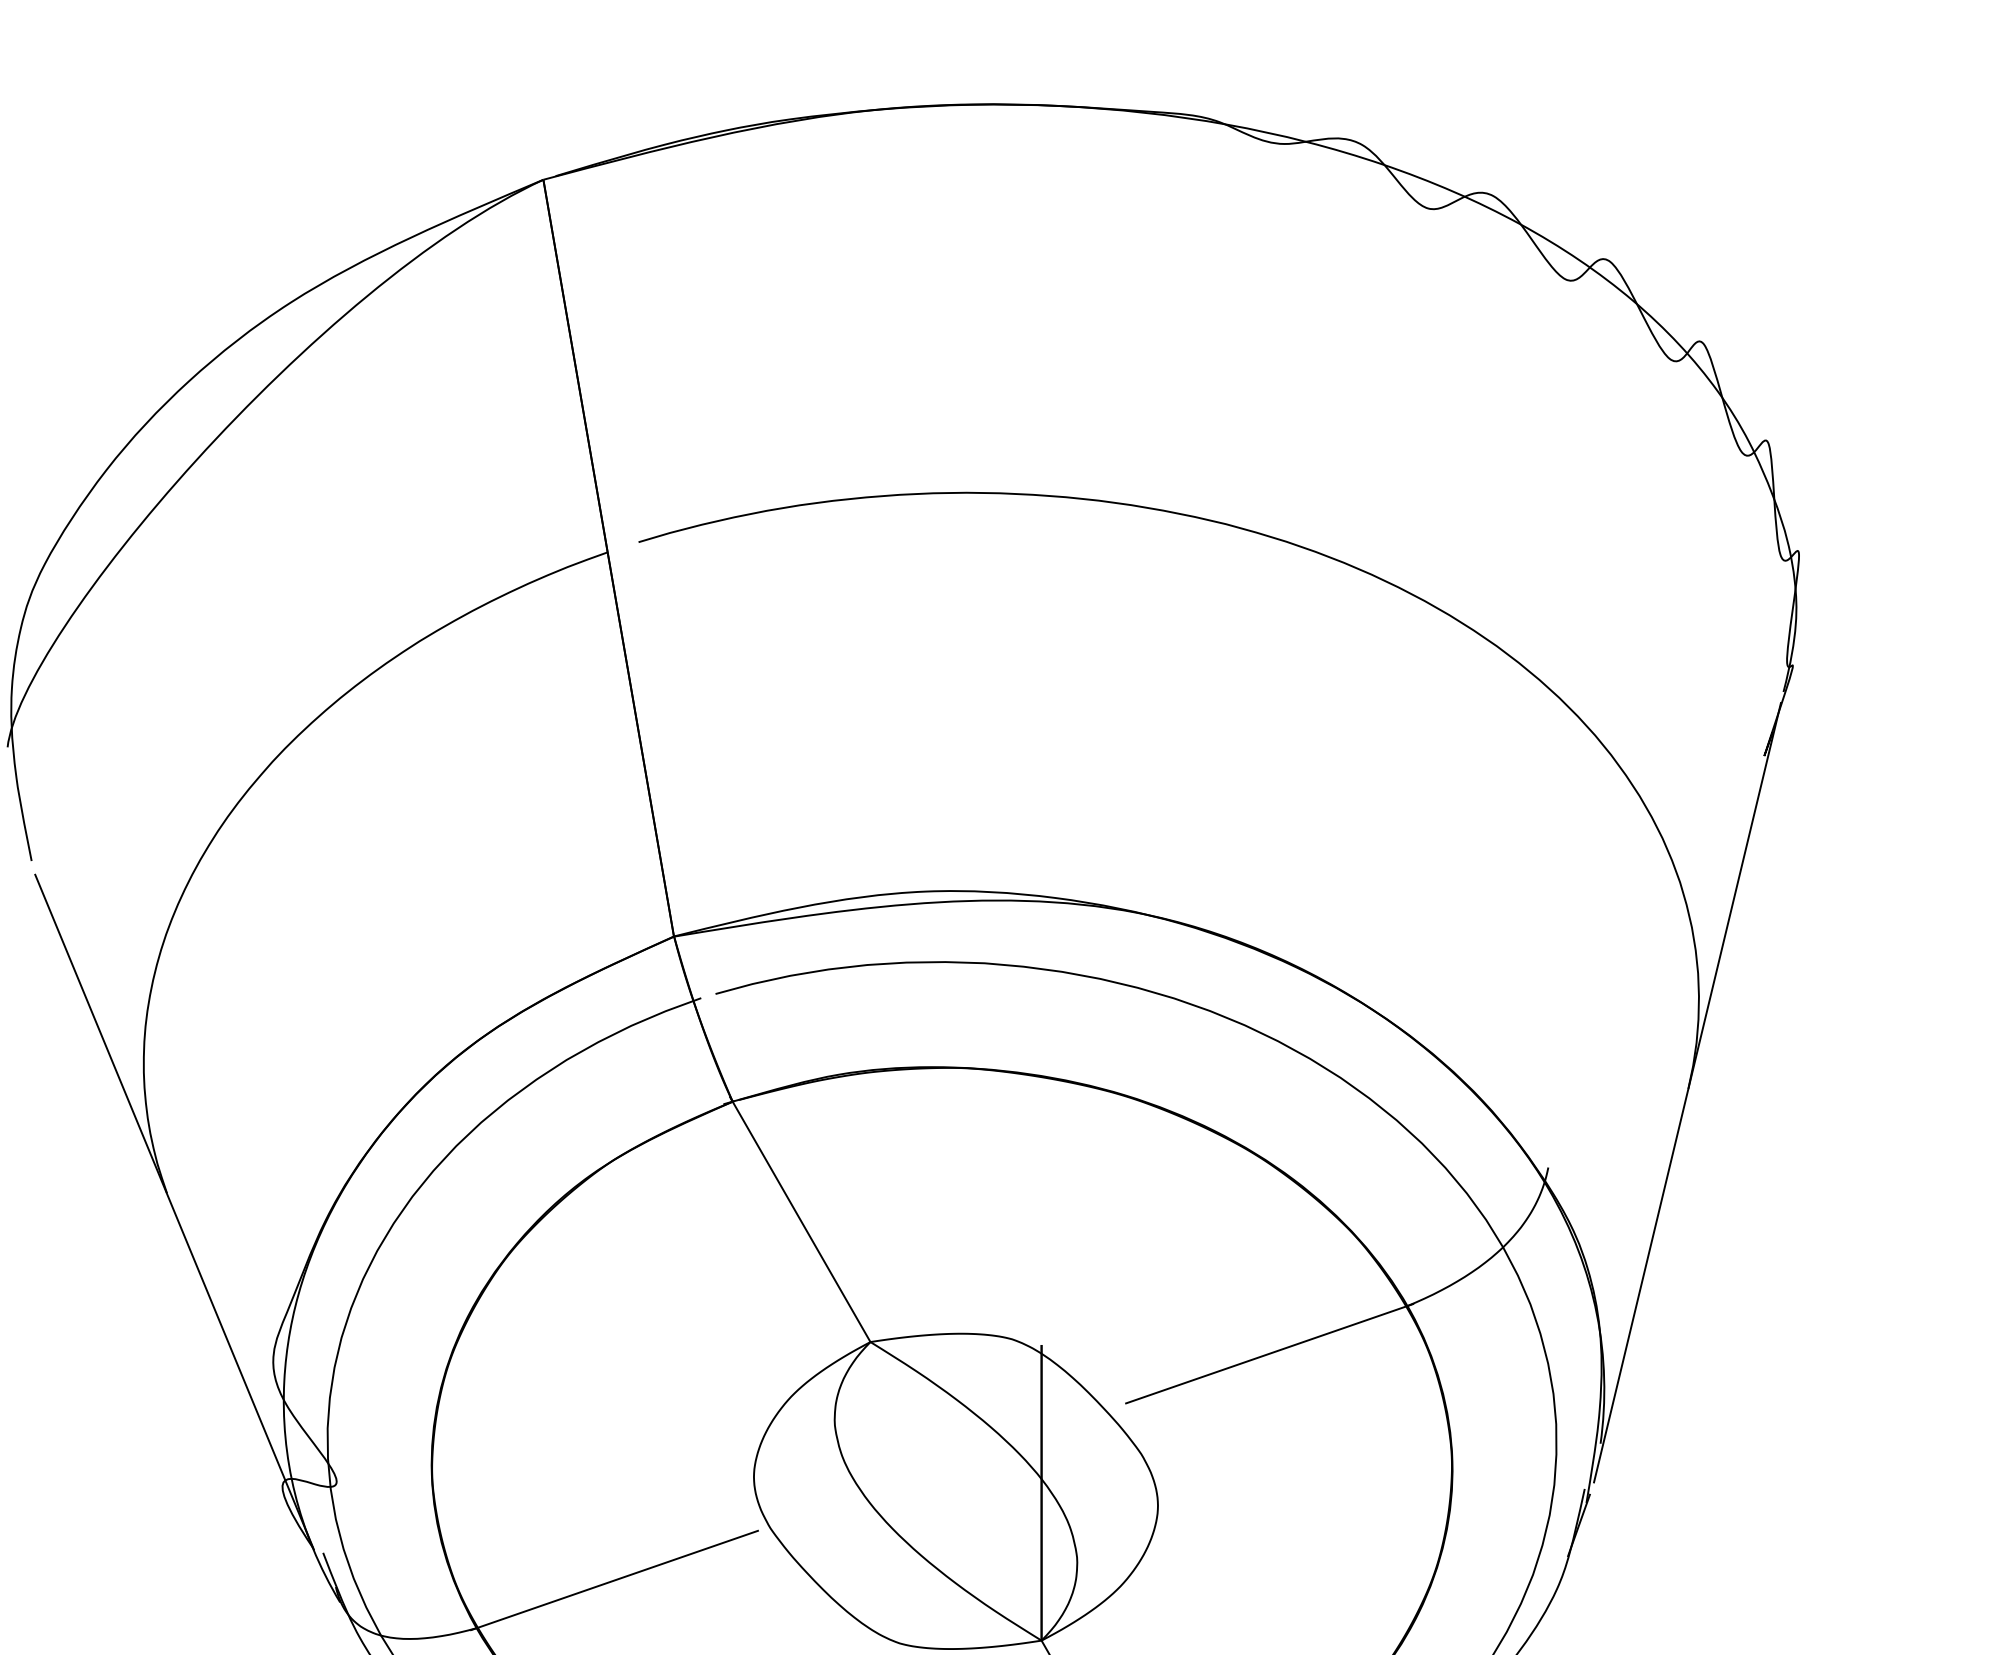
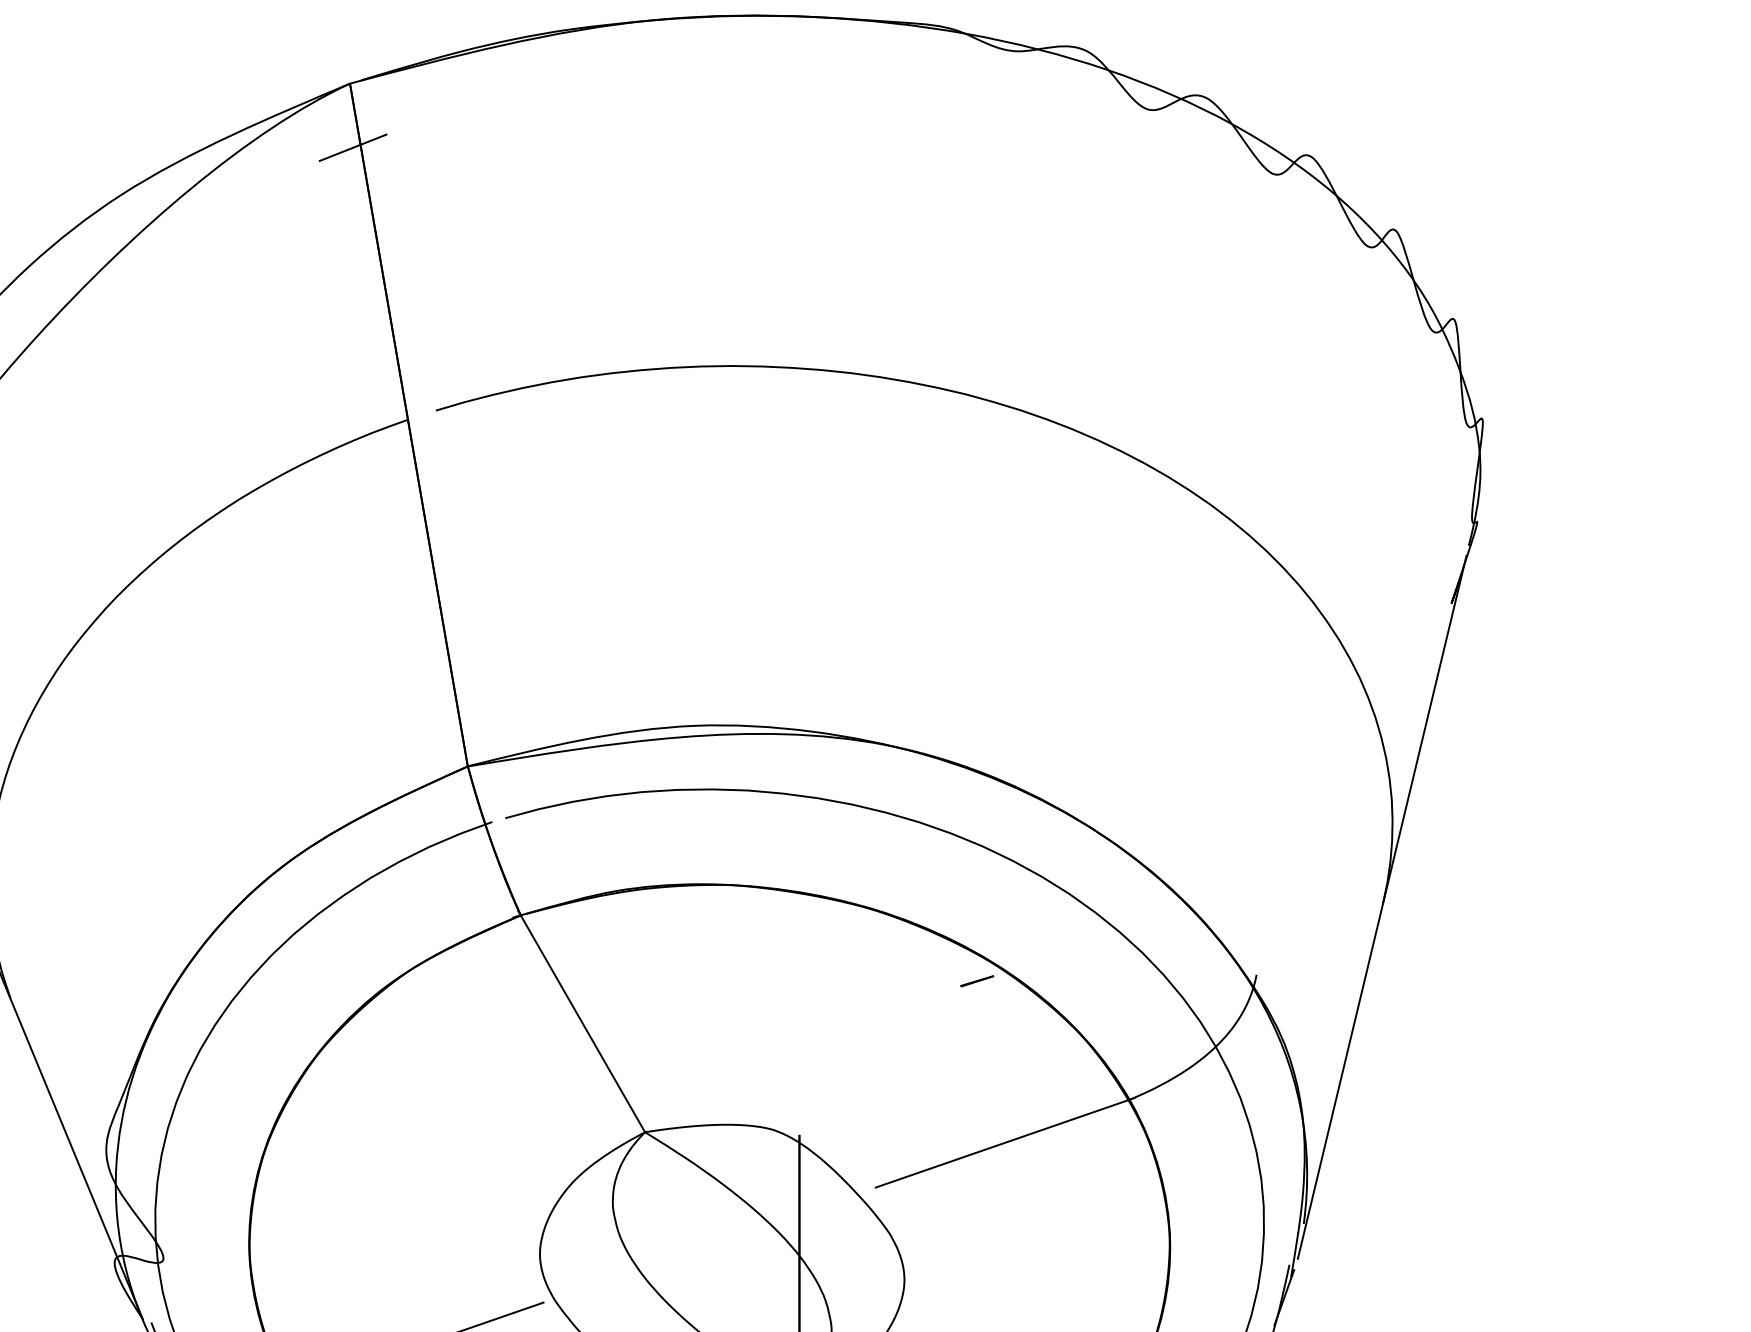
line: (546, 250) -> (352, 147), added
line: (1238, 1174) -> (977, 981), added

